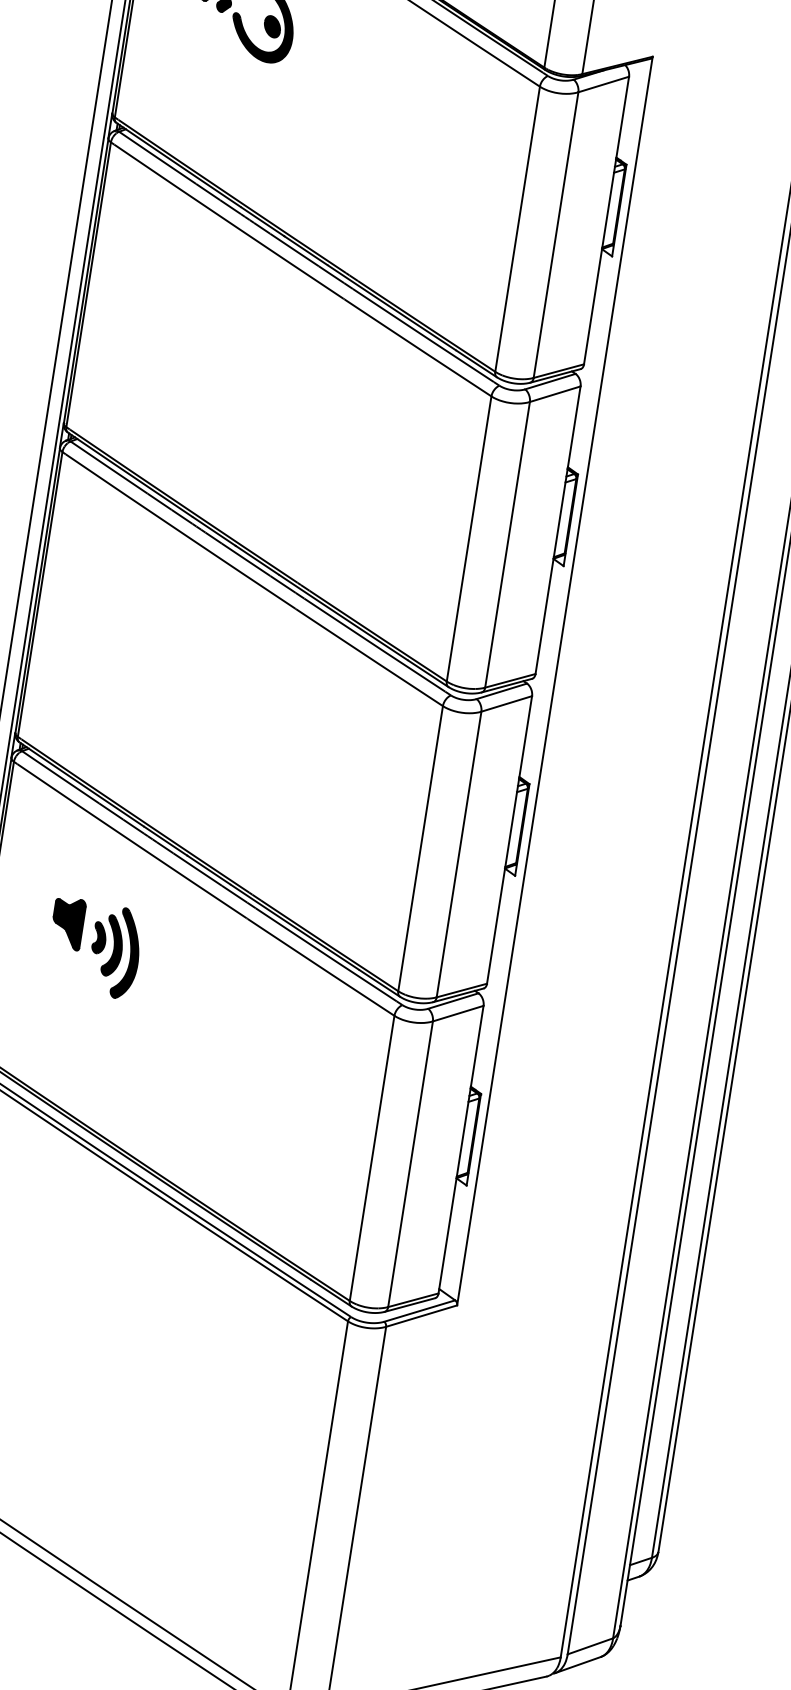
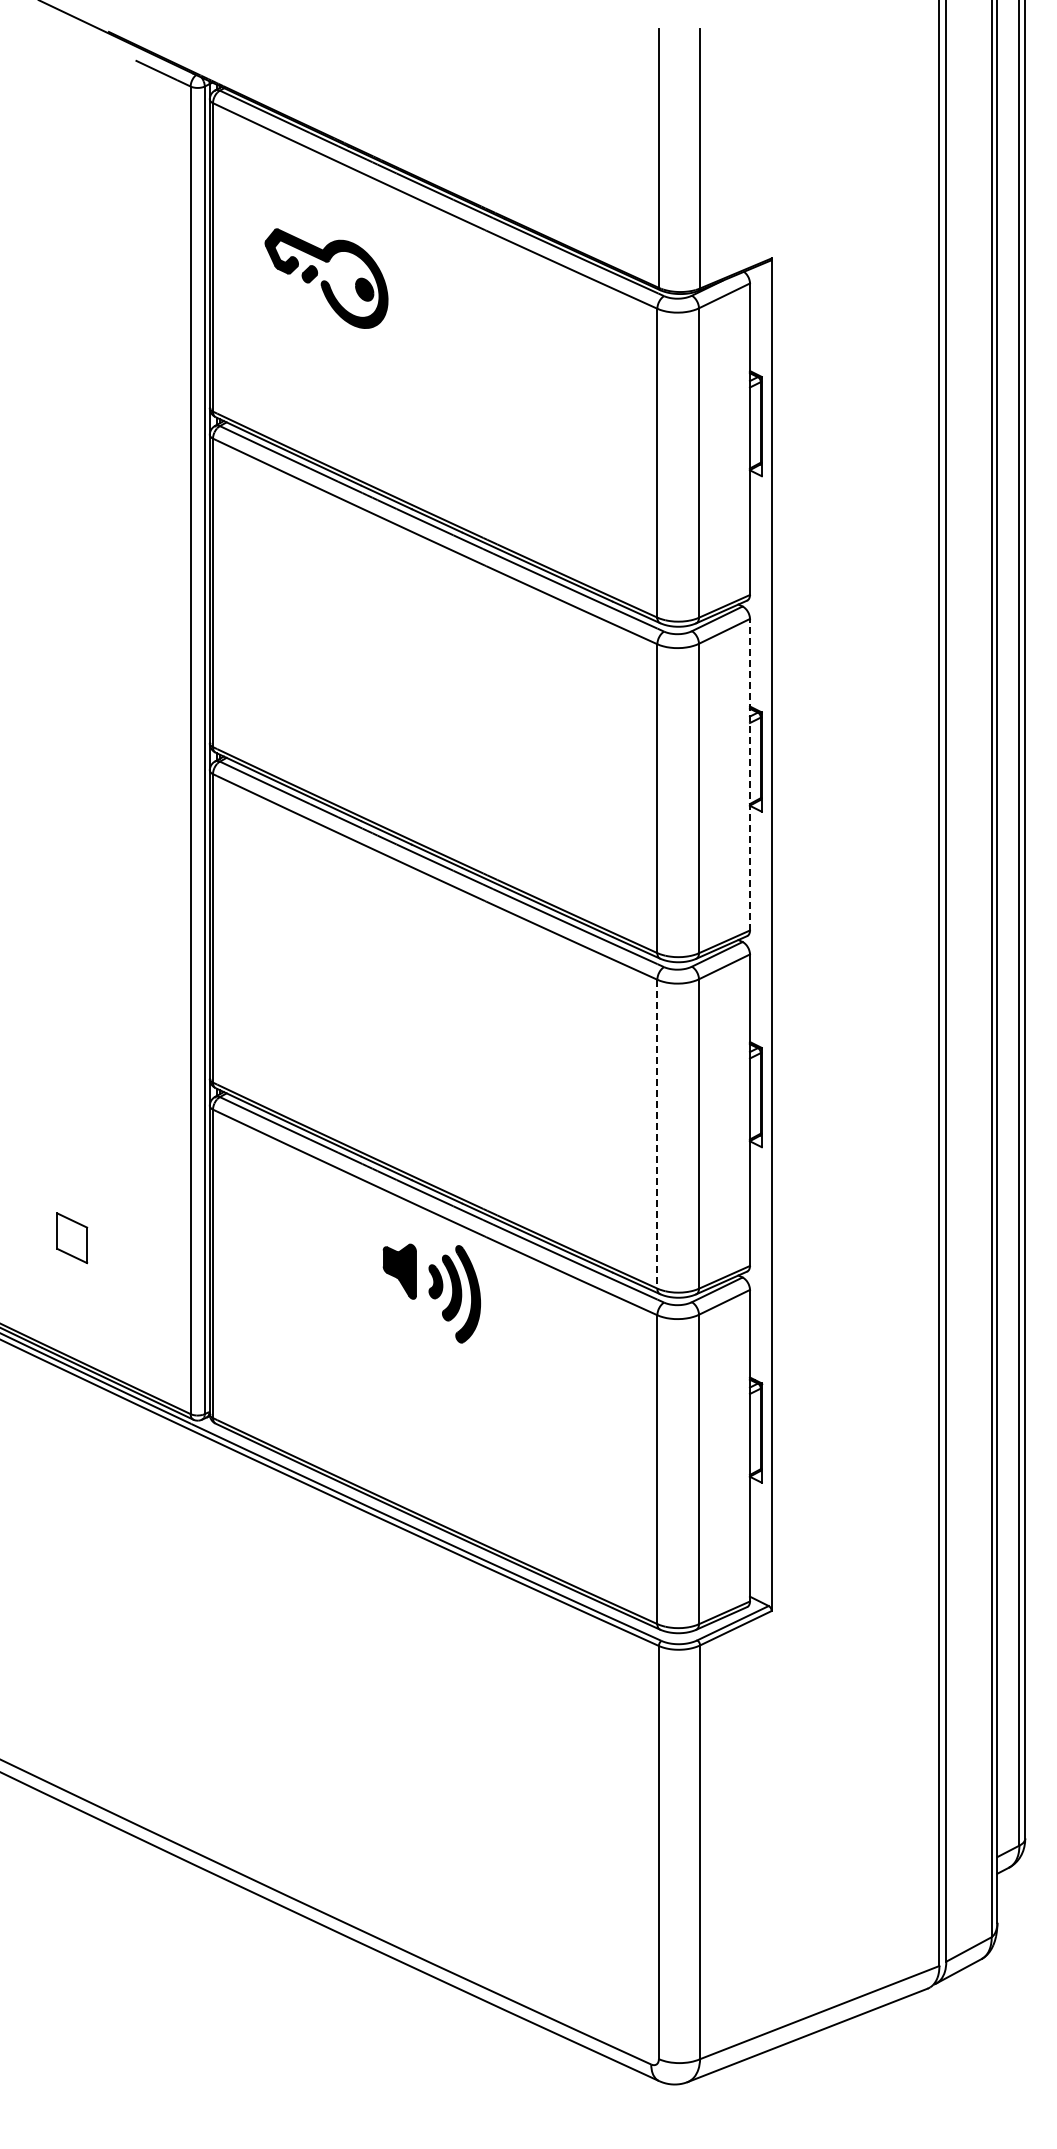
line: (557, 529) -> (749, 774), solid -> dashed
line: (420, 848) -> (657, 1134), solid -> dashed
part: (93, 948) -> (431, 1293), moved

